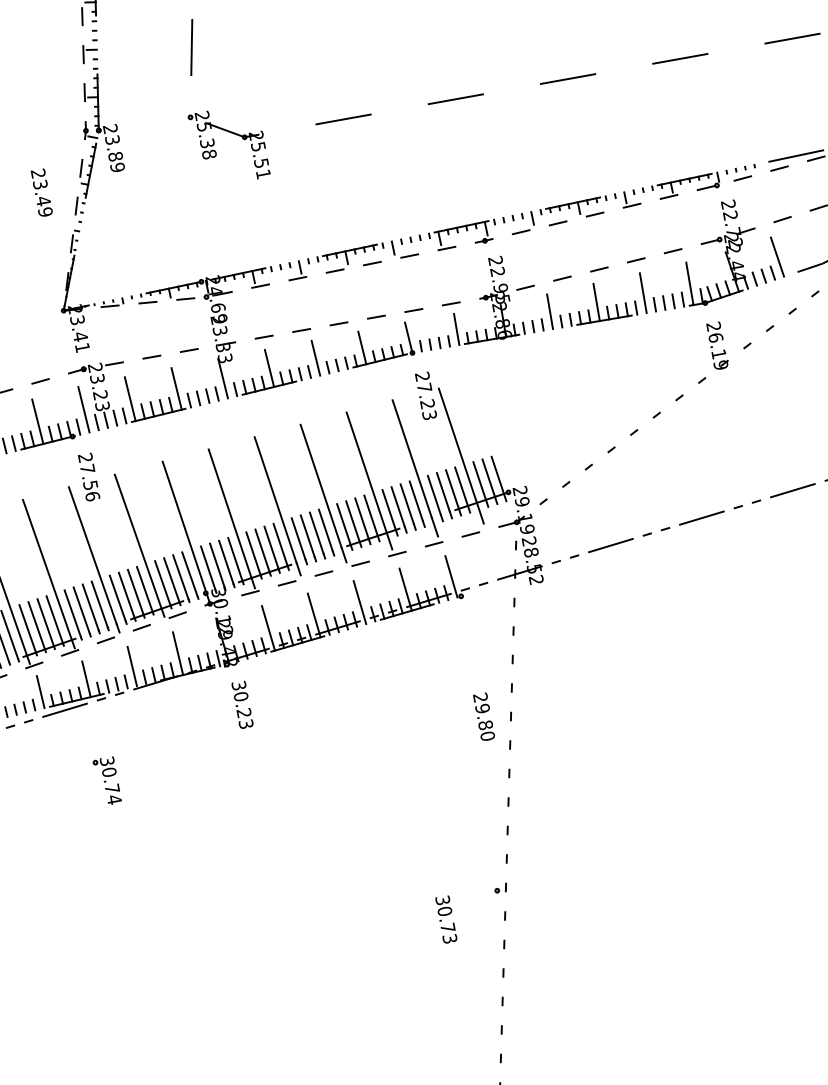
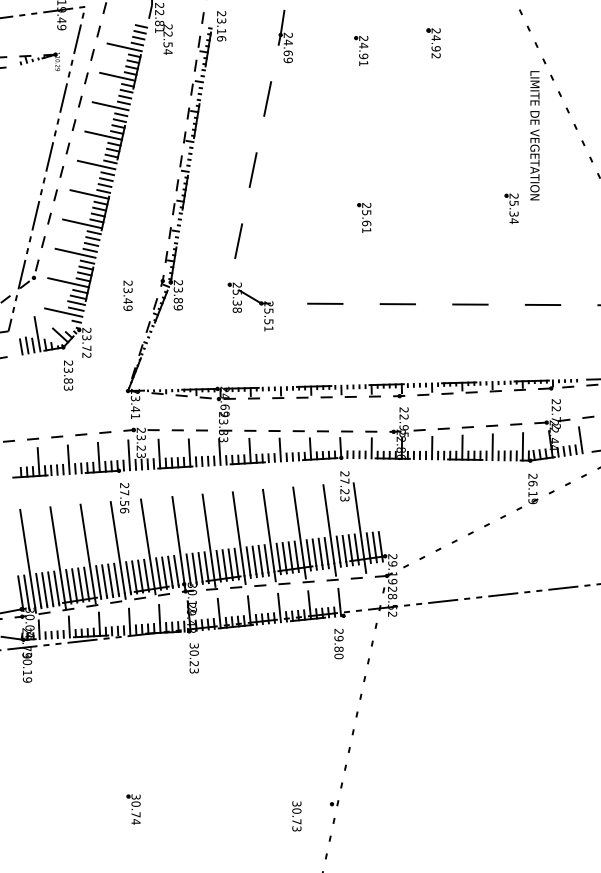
text: (41, 192) -> (127, 295), moved
text: (483, 717) -> (338, 644), moved
part: (106, 781) -> (133, 809), moved

